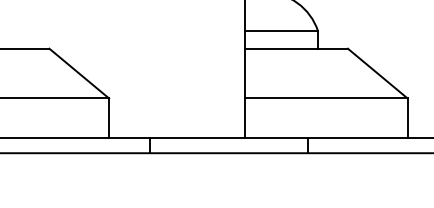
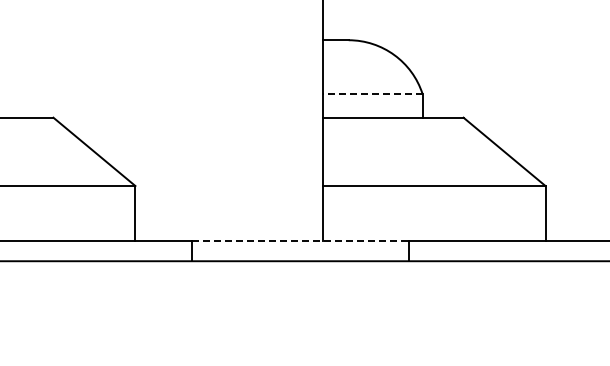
line: (281, 31) -> (372, 93), solid -> dashed
line: (230, 138) -> (301, 240), solid -> dashed

